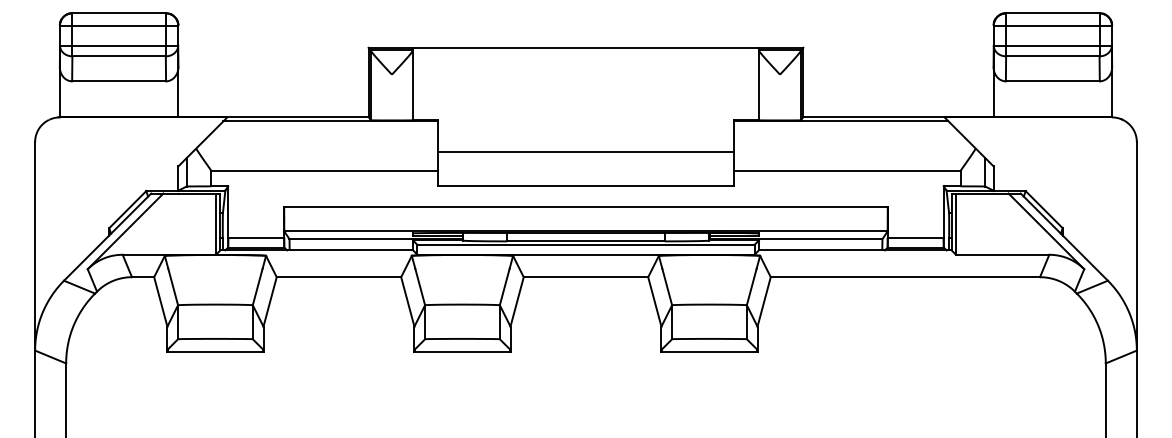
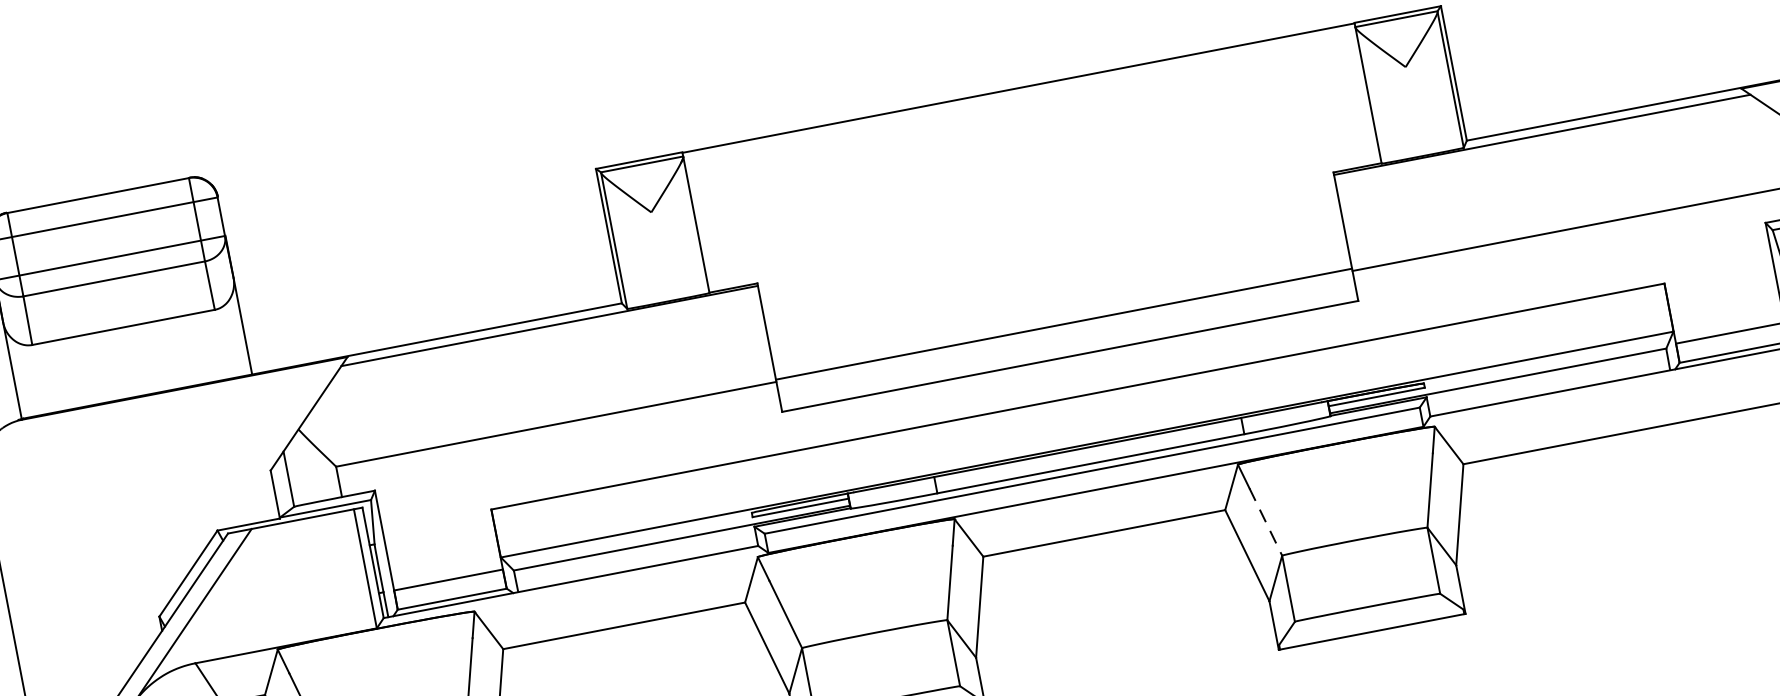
line: (585, 151) -> (1063, 324), moved
line: (667, 287) -> (1266, 522), solid -> dashed

